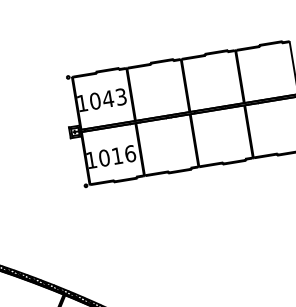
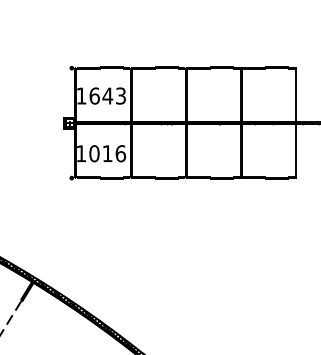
text: (95, 100) -> (94, 95), 1043 -> 1643

